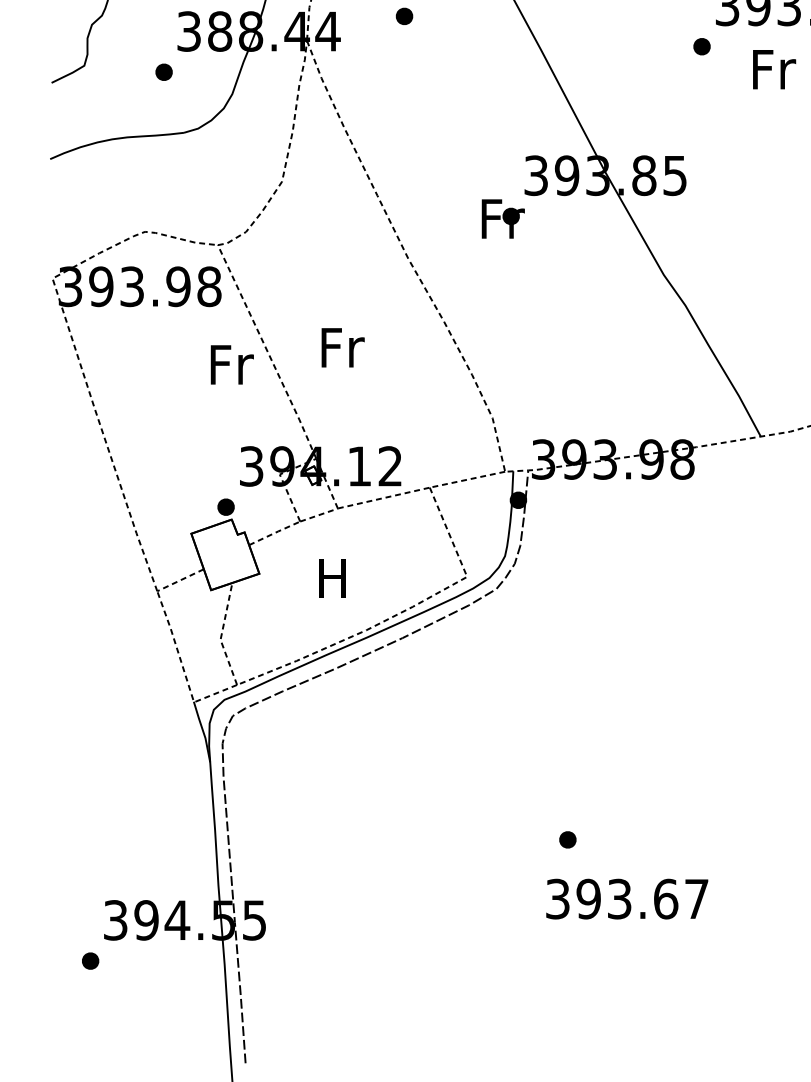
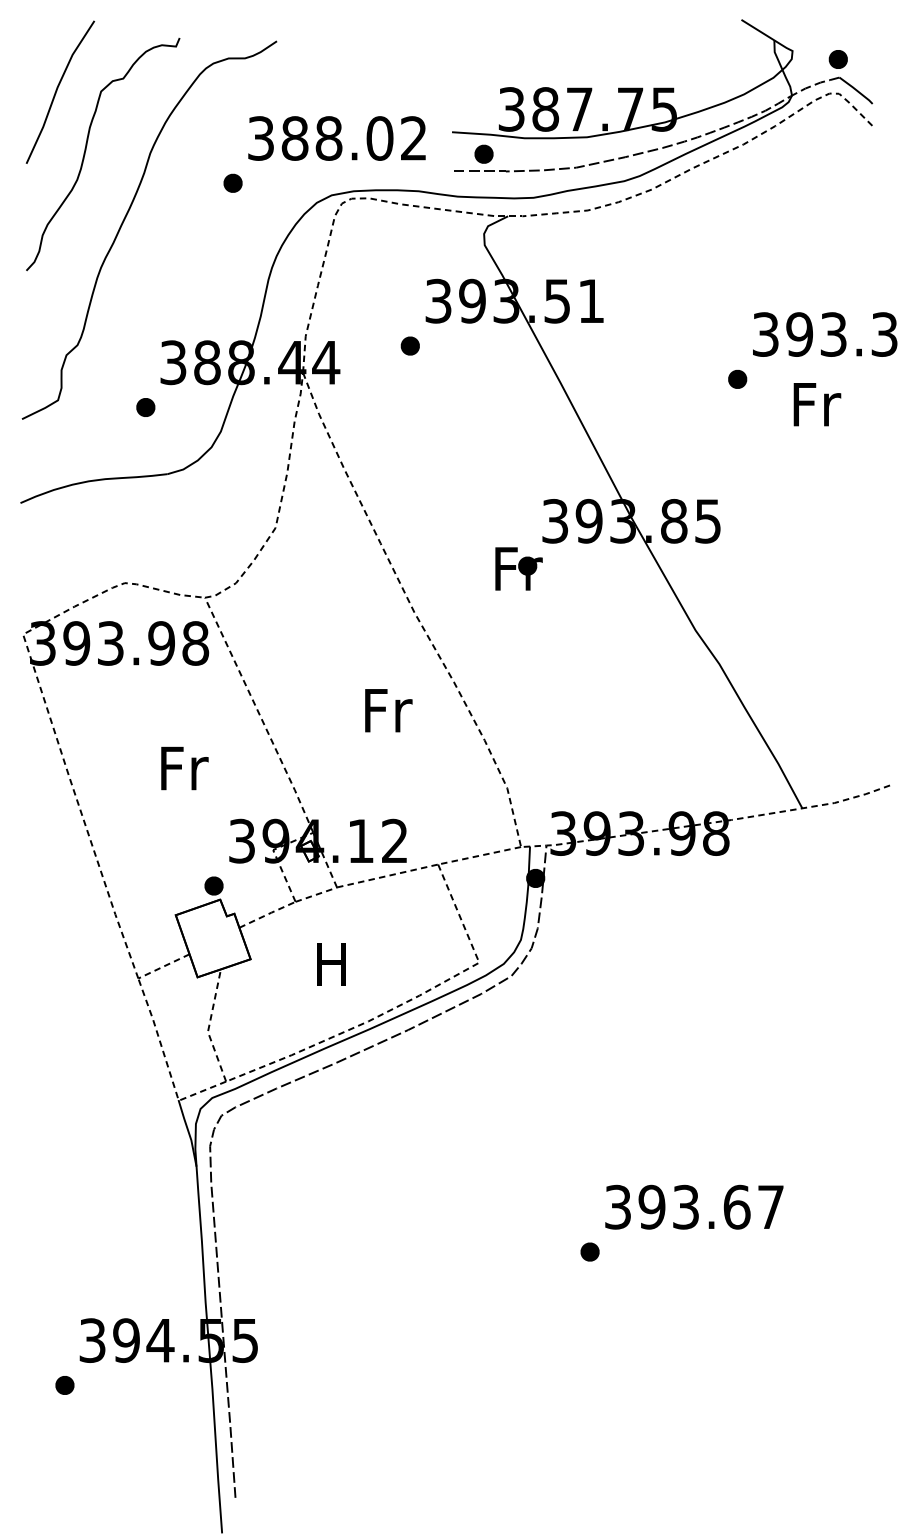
text: (342, 347) -> (388, 710), moved
text: (231, 364) -> (184, 768), moved
text: (627, 898) -> (694, 1206), moved

